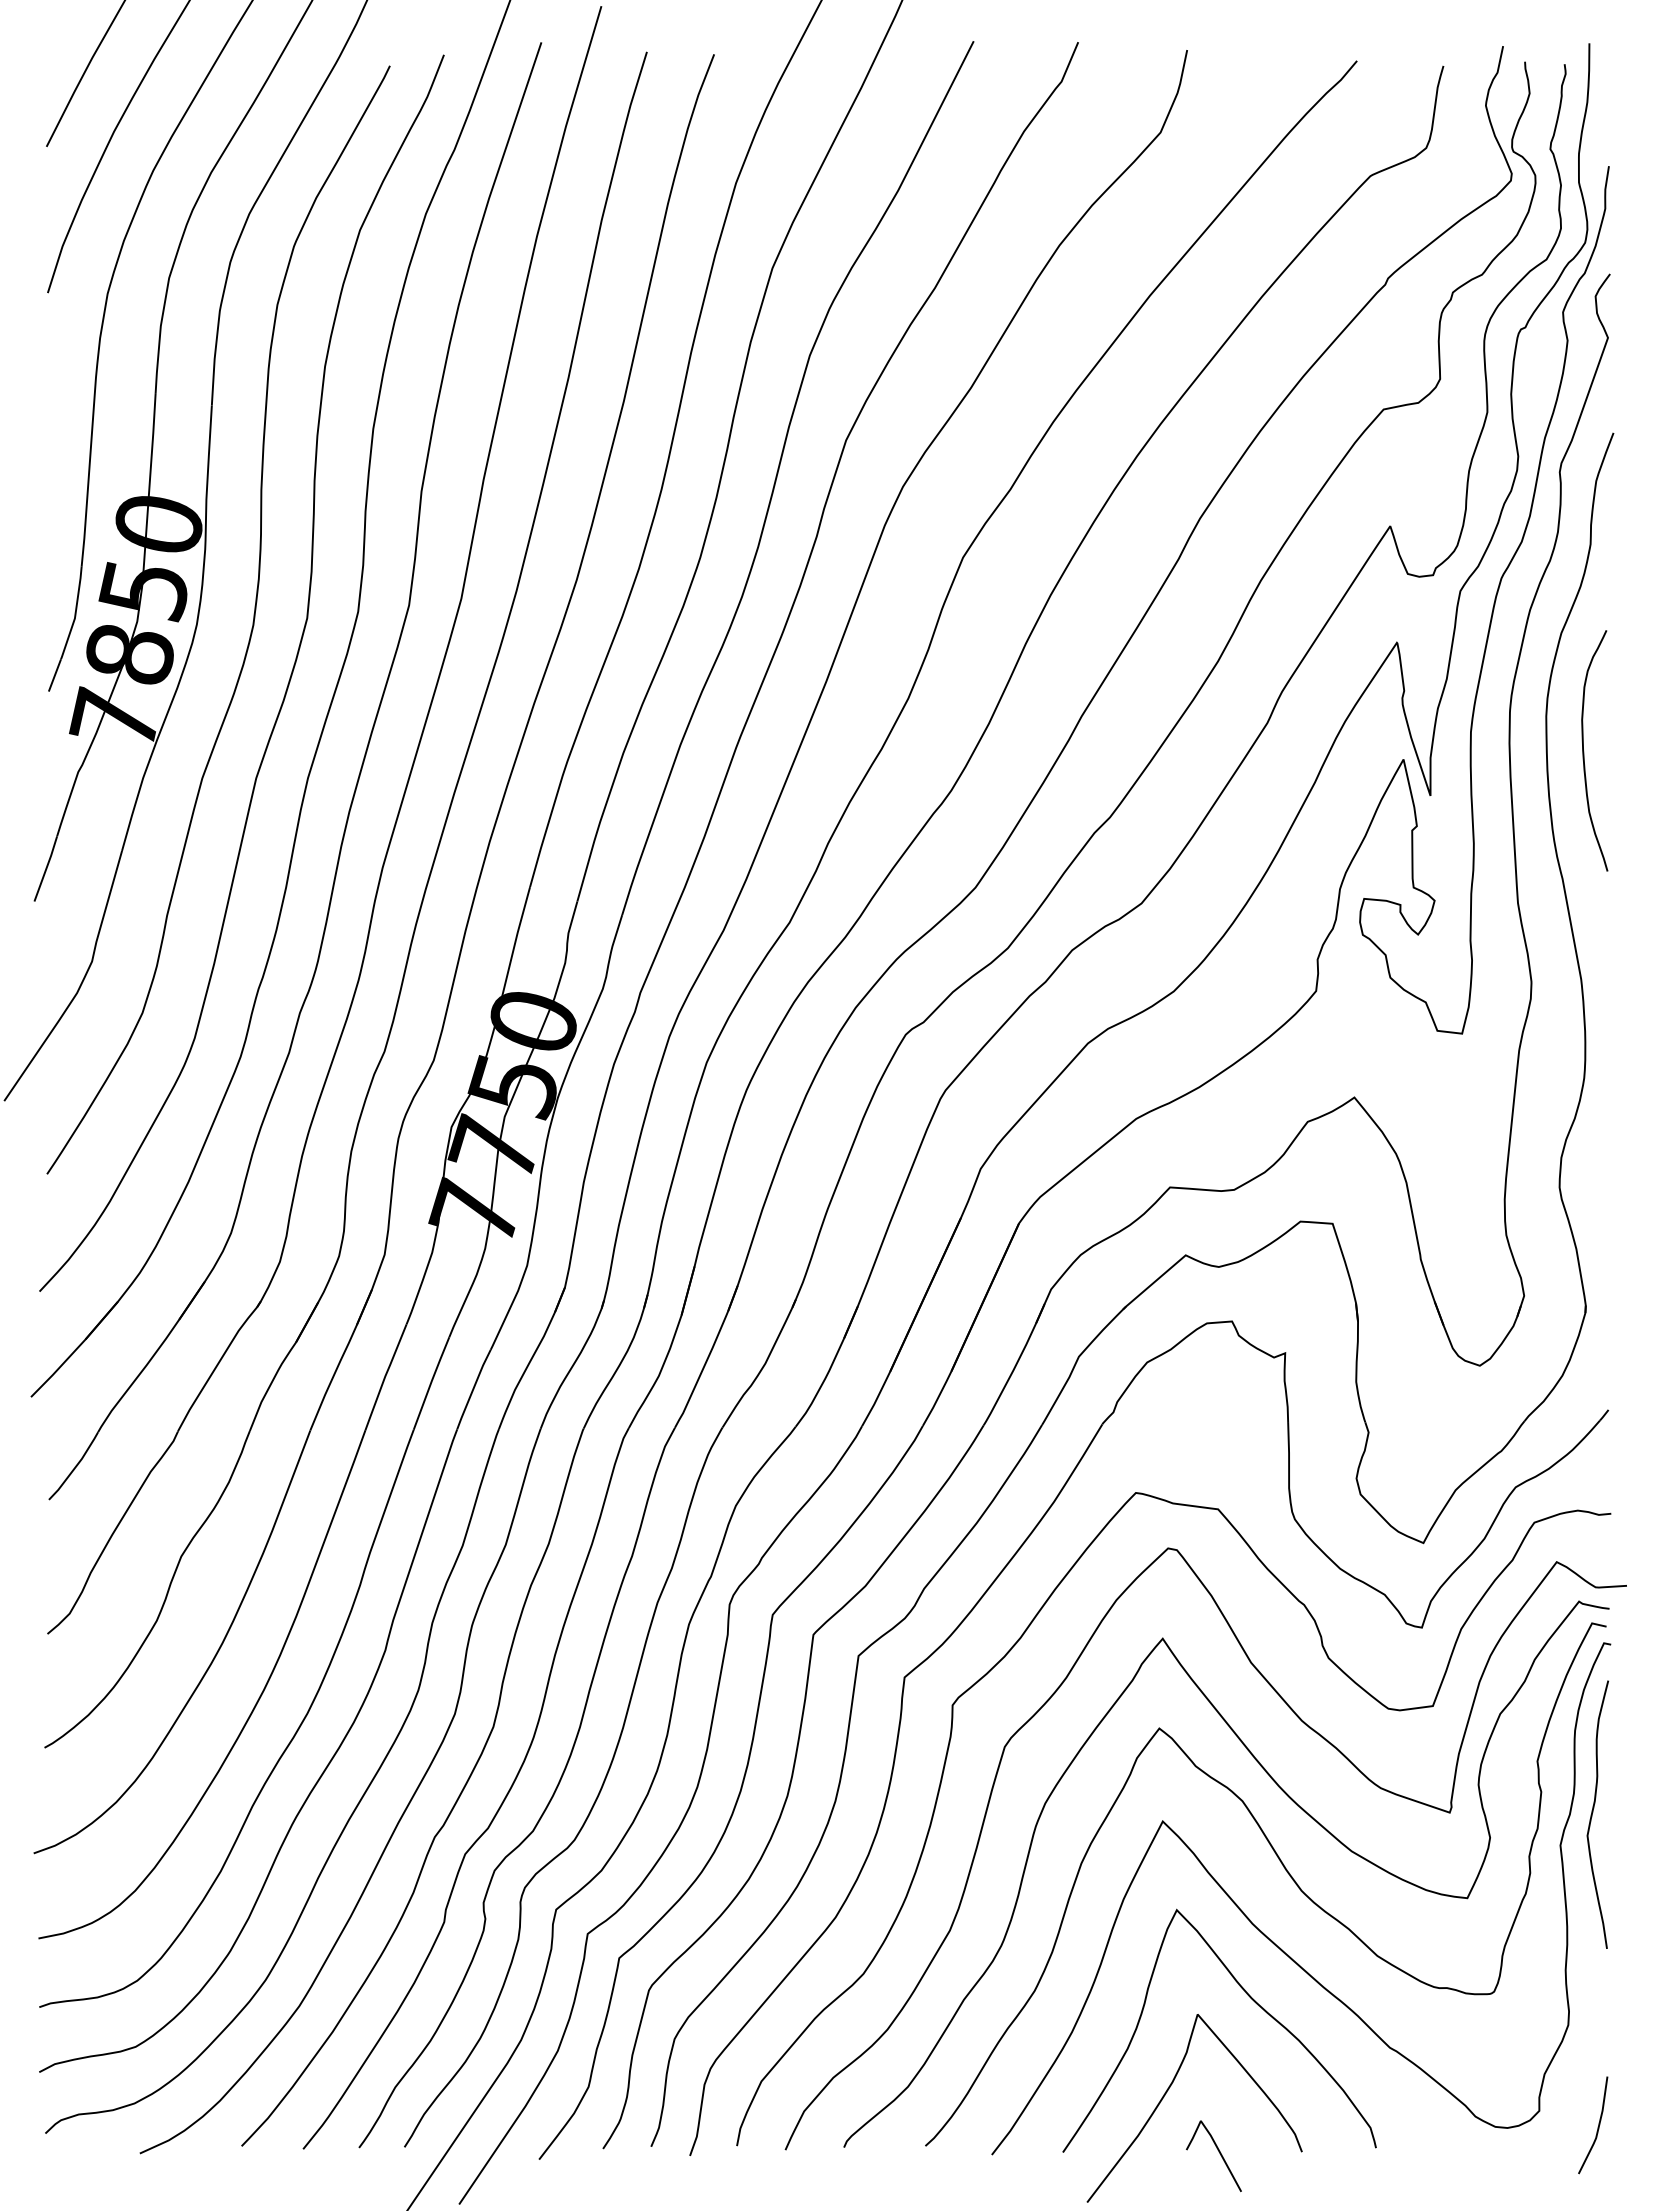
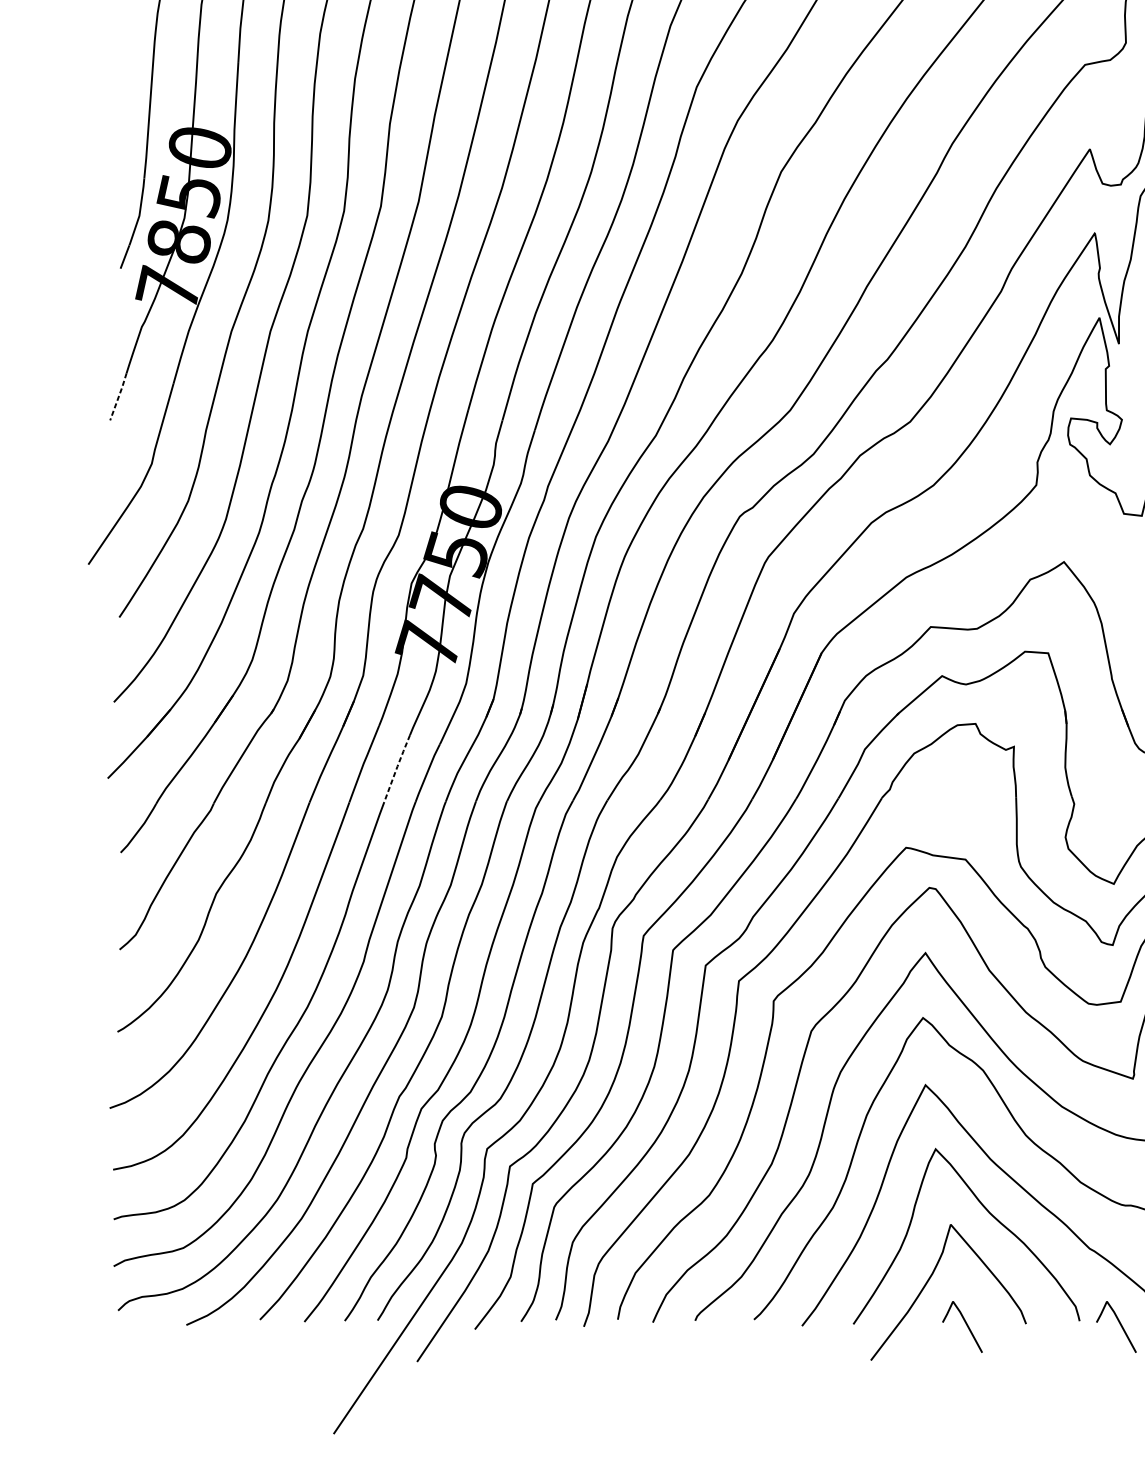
line: (46, 868) -> (118, 396), solid -> dashed
line: (431, 1382) -> (397, 767), solid -> dashed
curve: (1431, 2152) -> (1119, 1324), added

